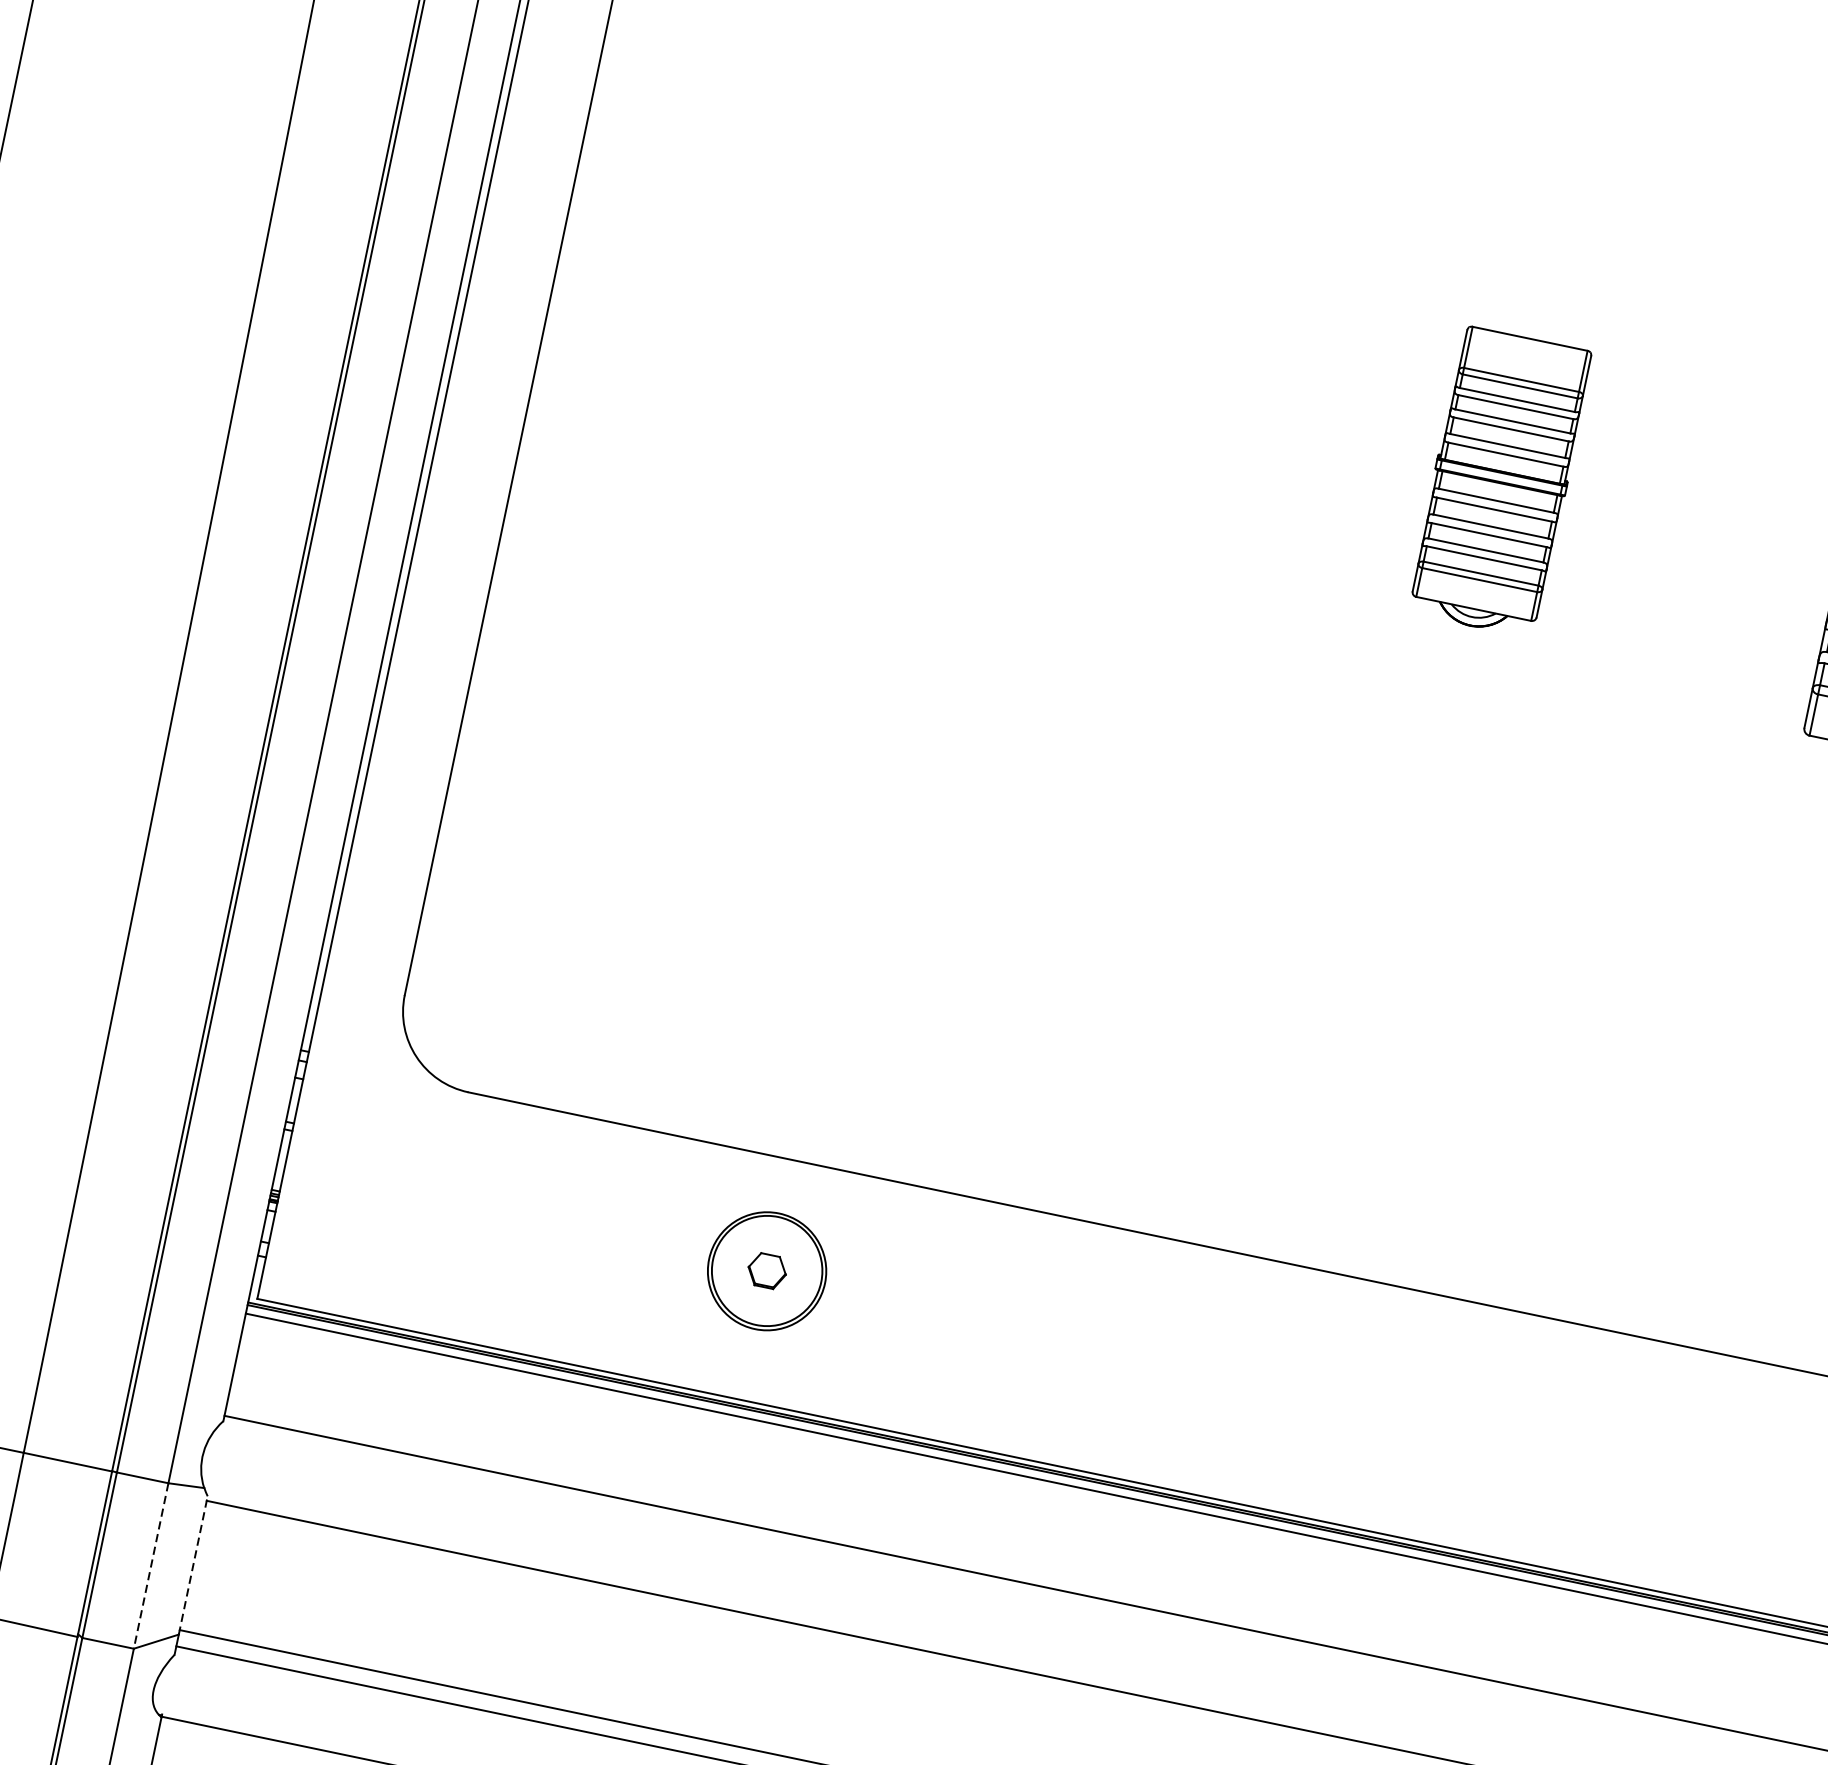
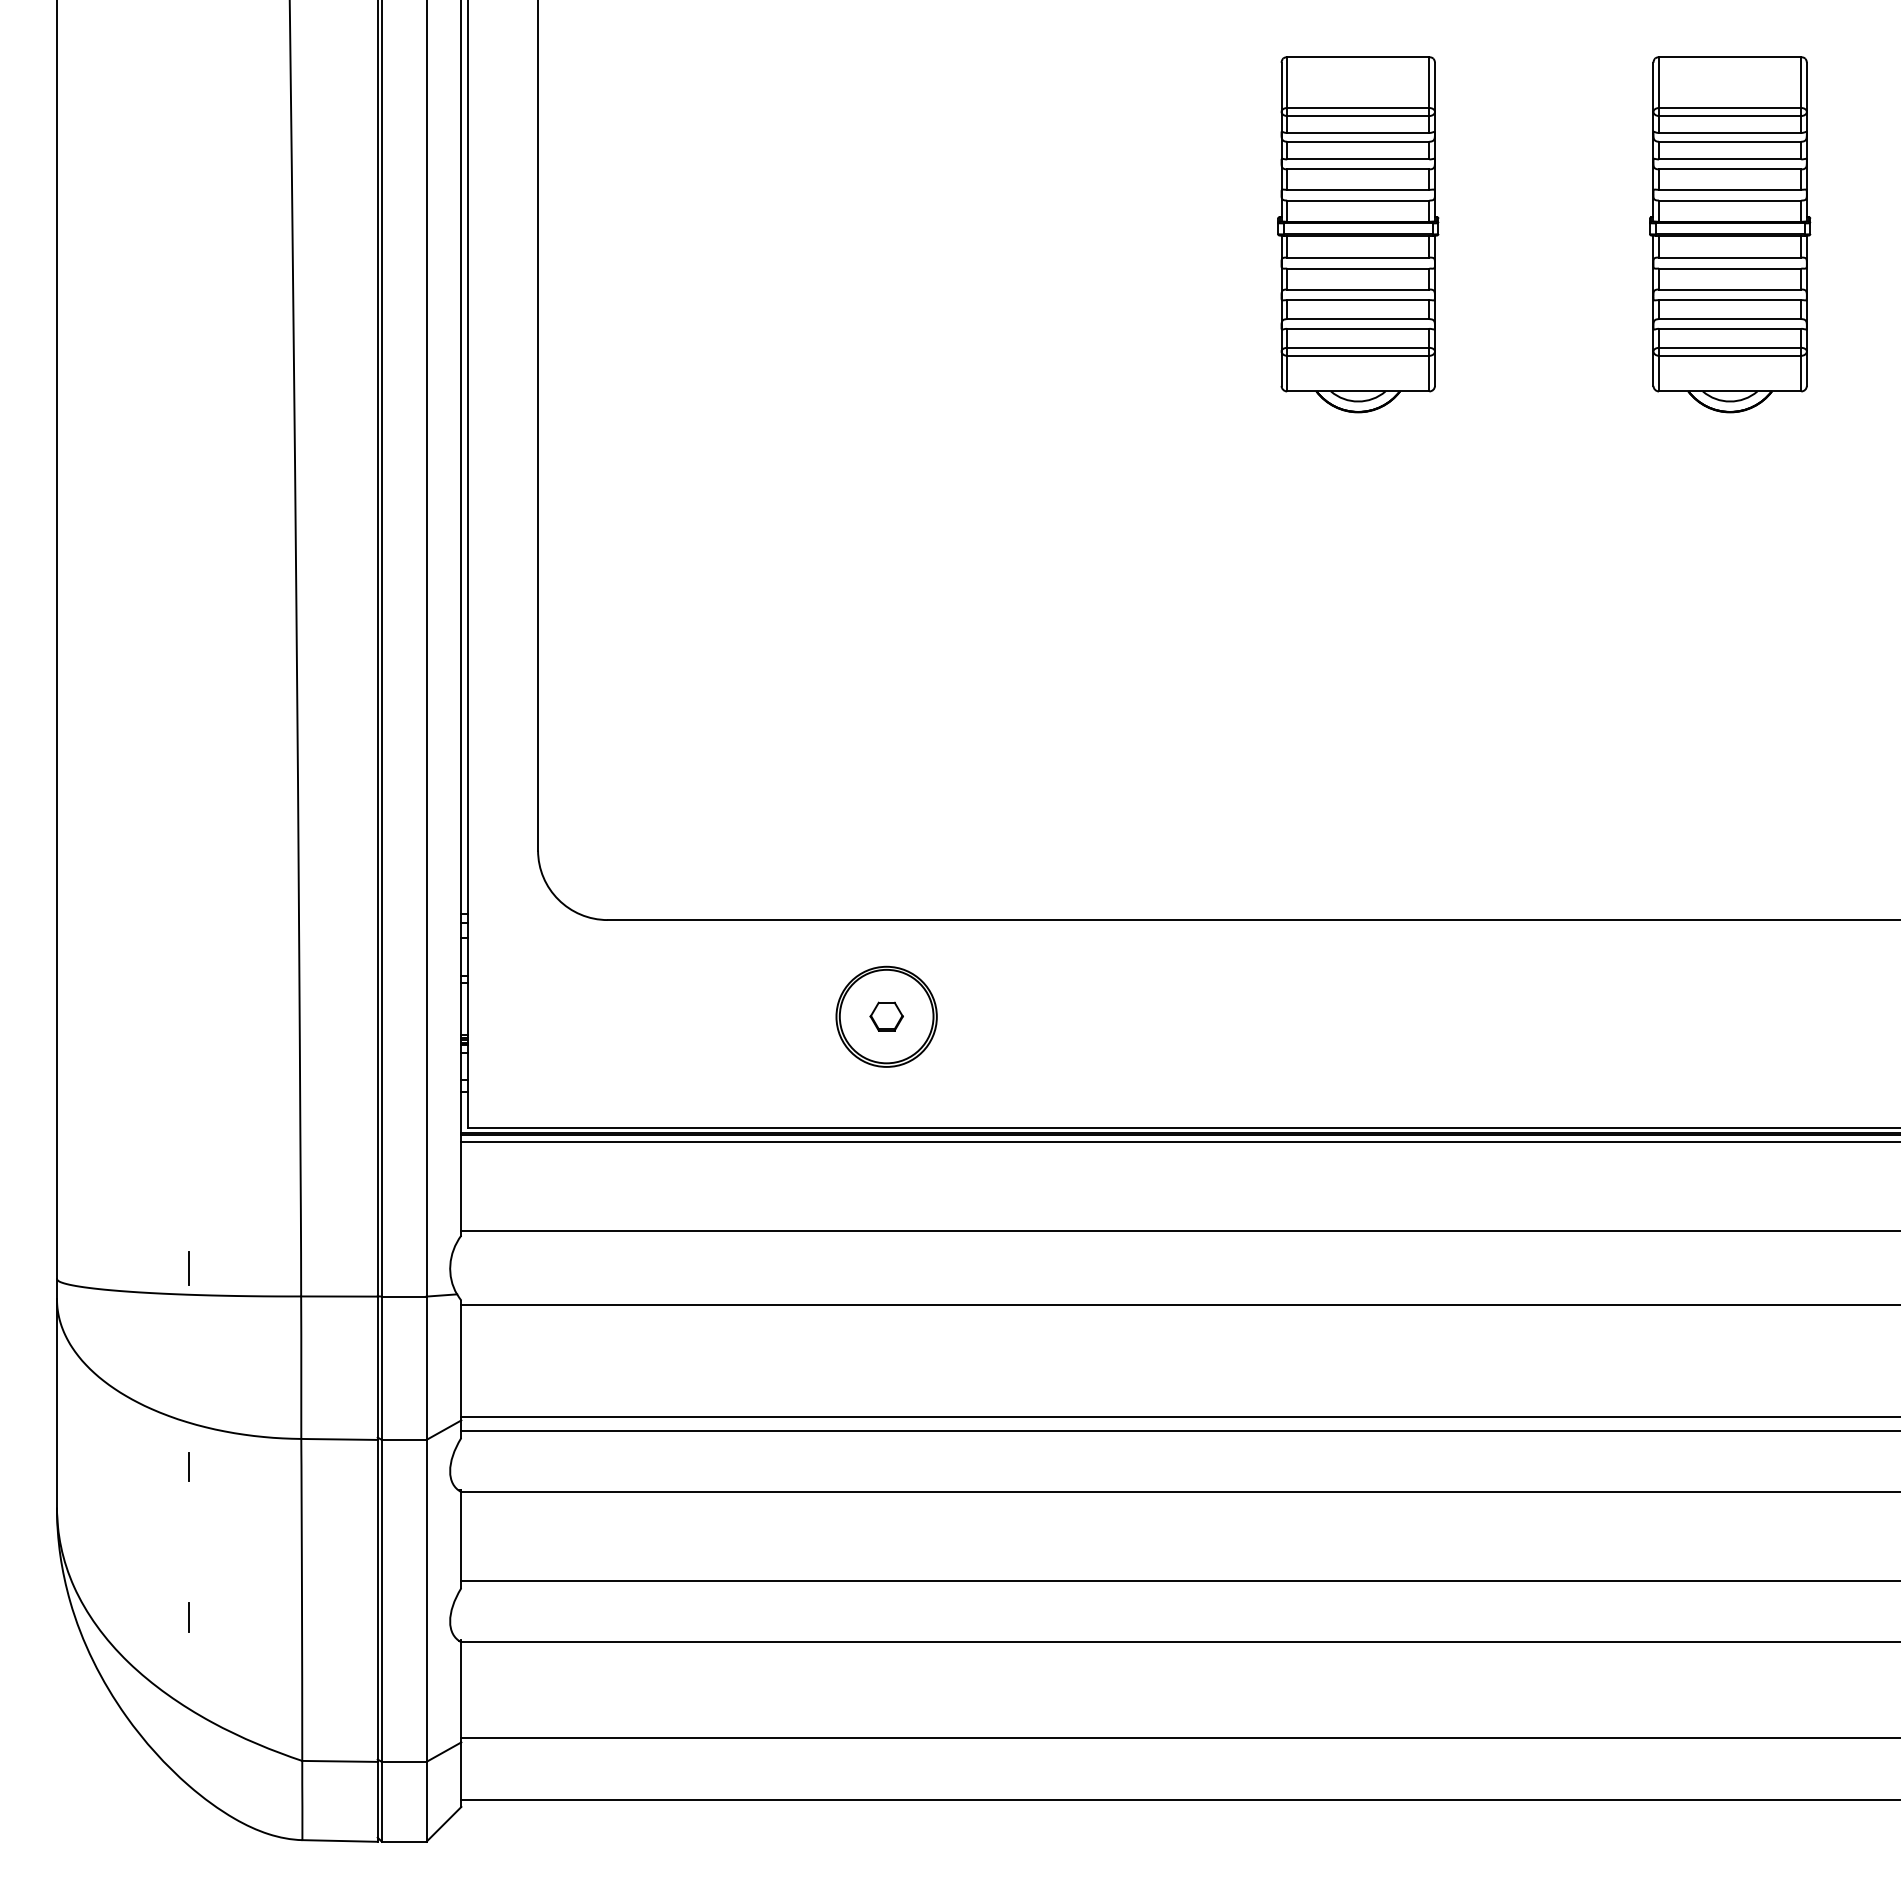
part: (1500, 481) -> (1358, 234), size x1.43
line: (193, 1565) -> (461, 1360), dashed -> solid
line: (151, 1566) -> (426, 1368), dashed -> solid

